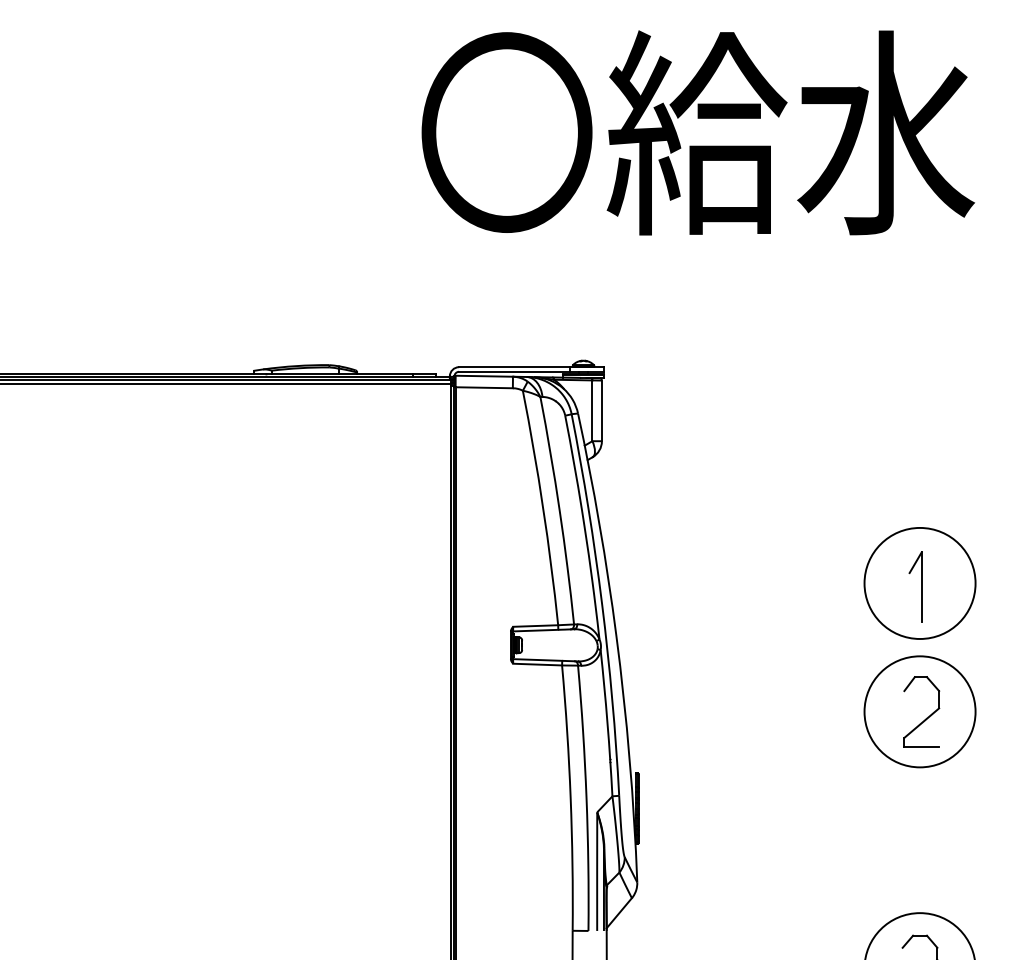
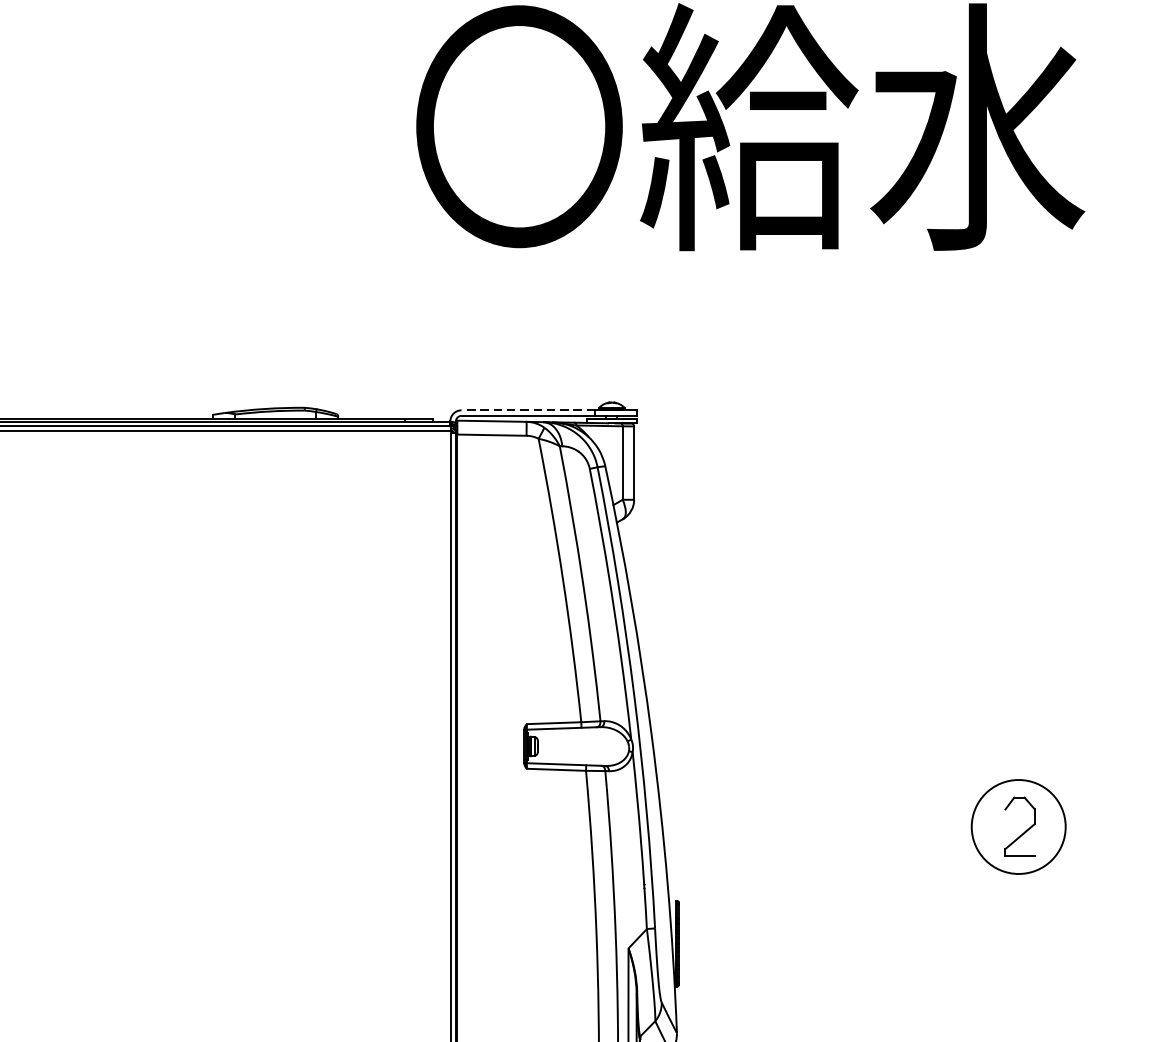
line: (513, 367) -> (527, 410), solid -> dashed
part: (919, 583) -> (1018, 671), removed
part: (919, 711) -> (1018, 826), size x0.7

